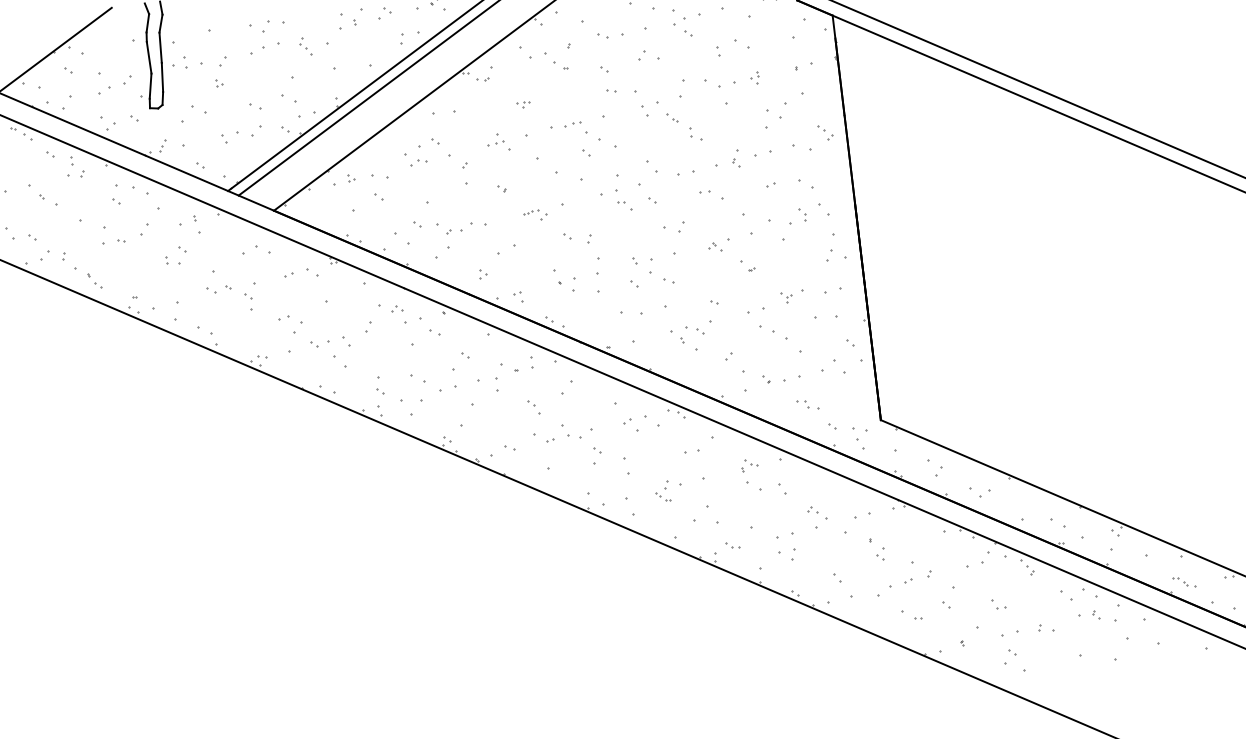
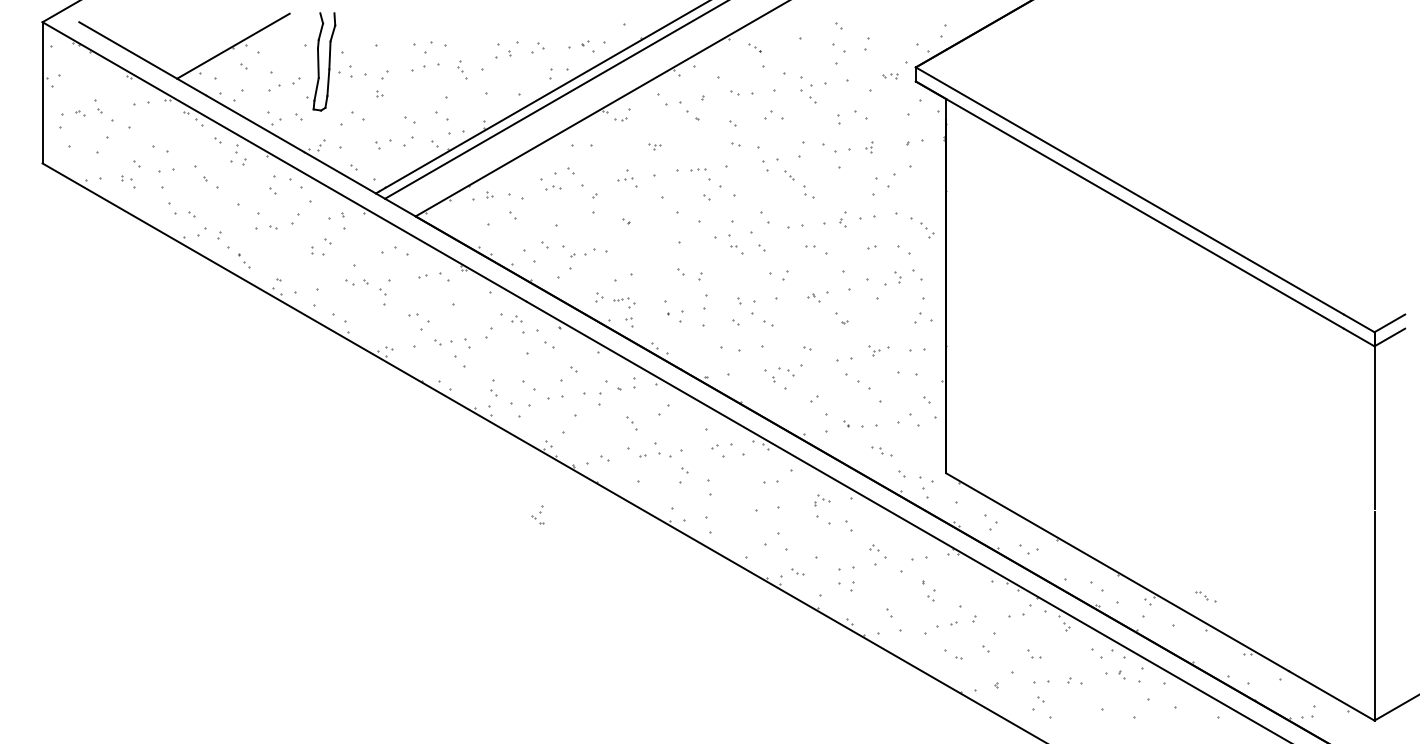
part: (825, 132) -> (927, 230), moved
part: (535, 214) -> (624, 302), moved
part: (662, 491) -> (537, 514), moved
part: (1184, 582) -> (1205, 596), moved

